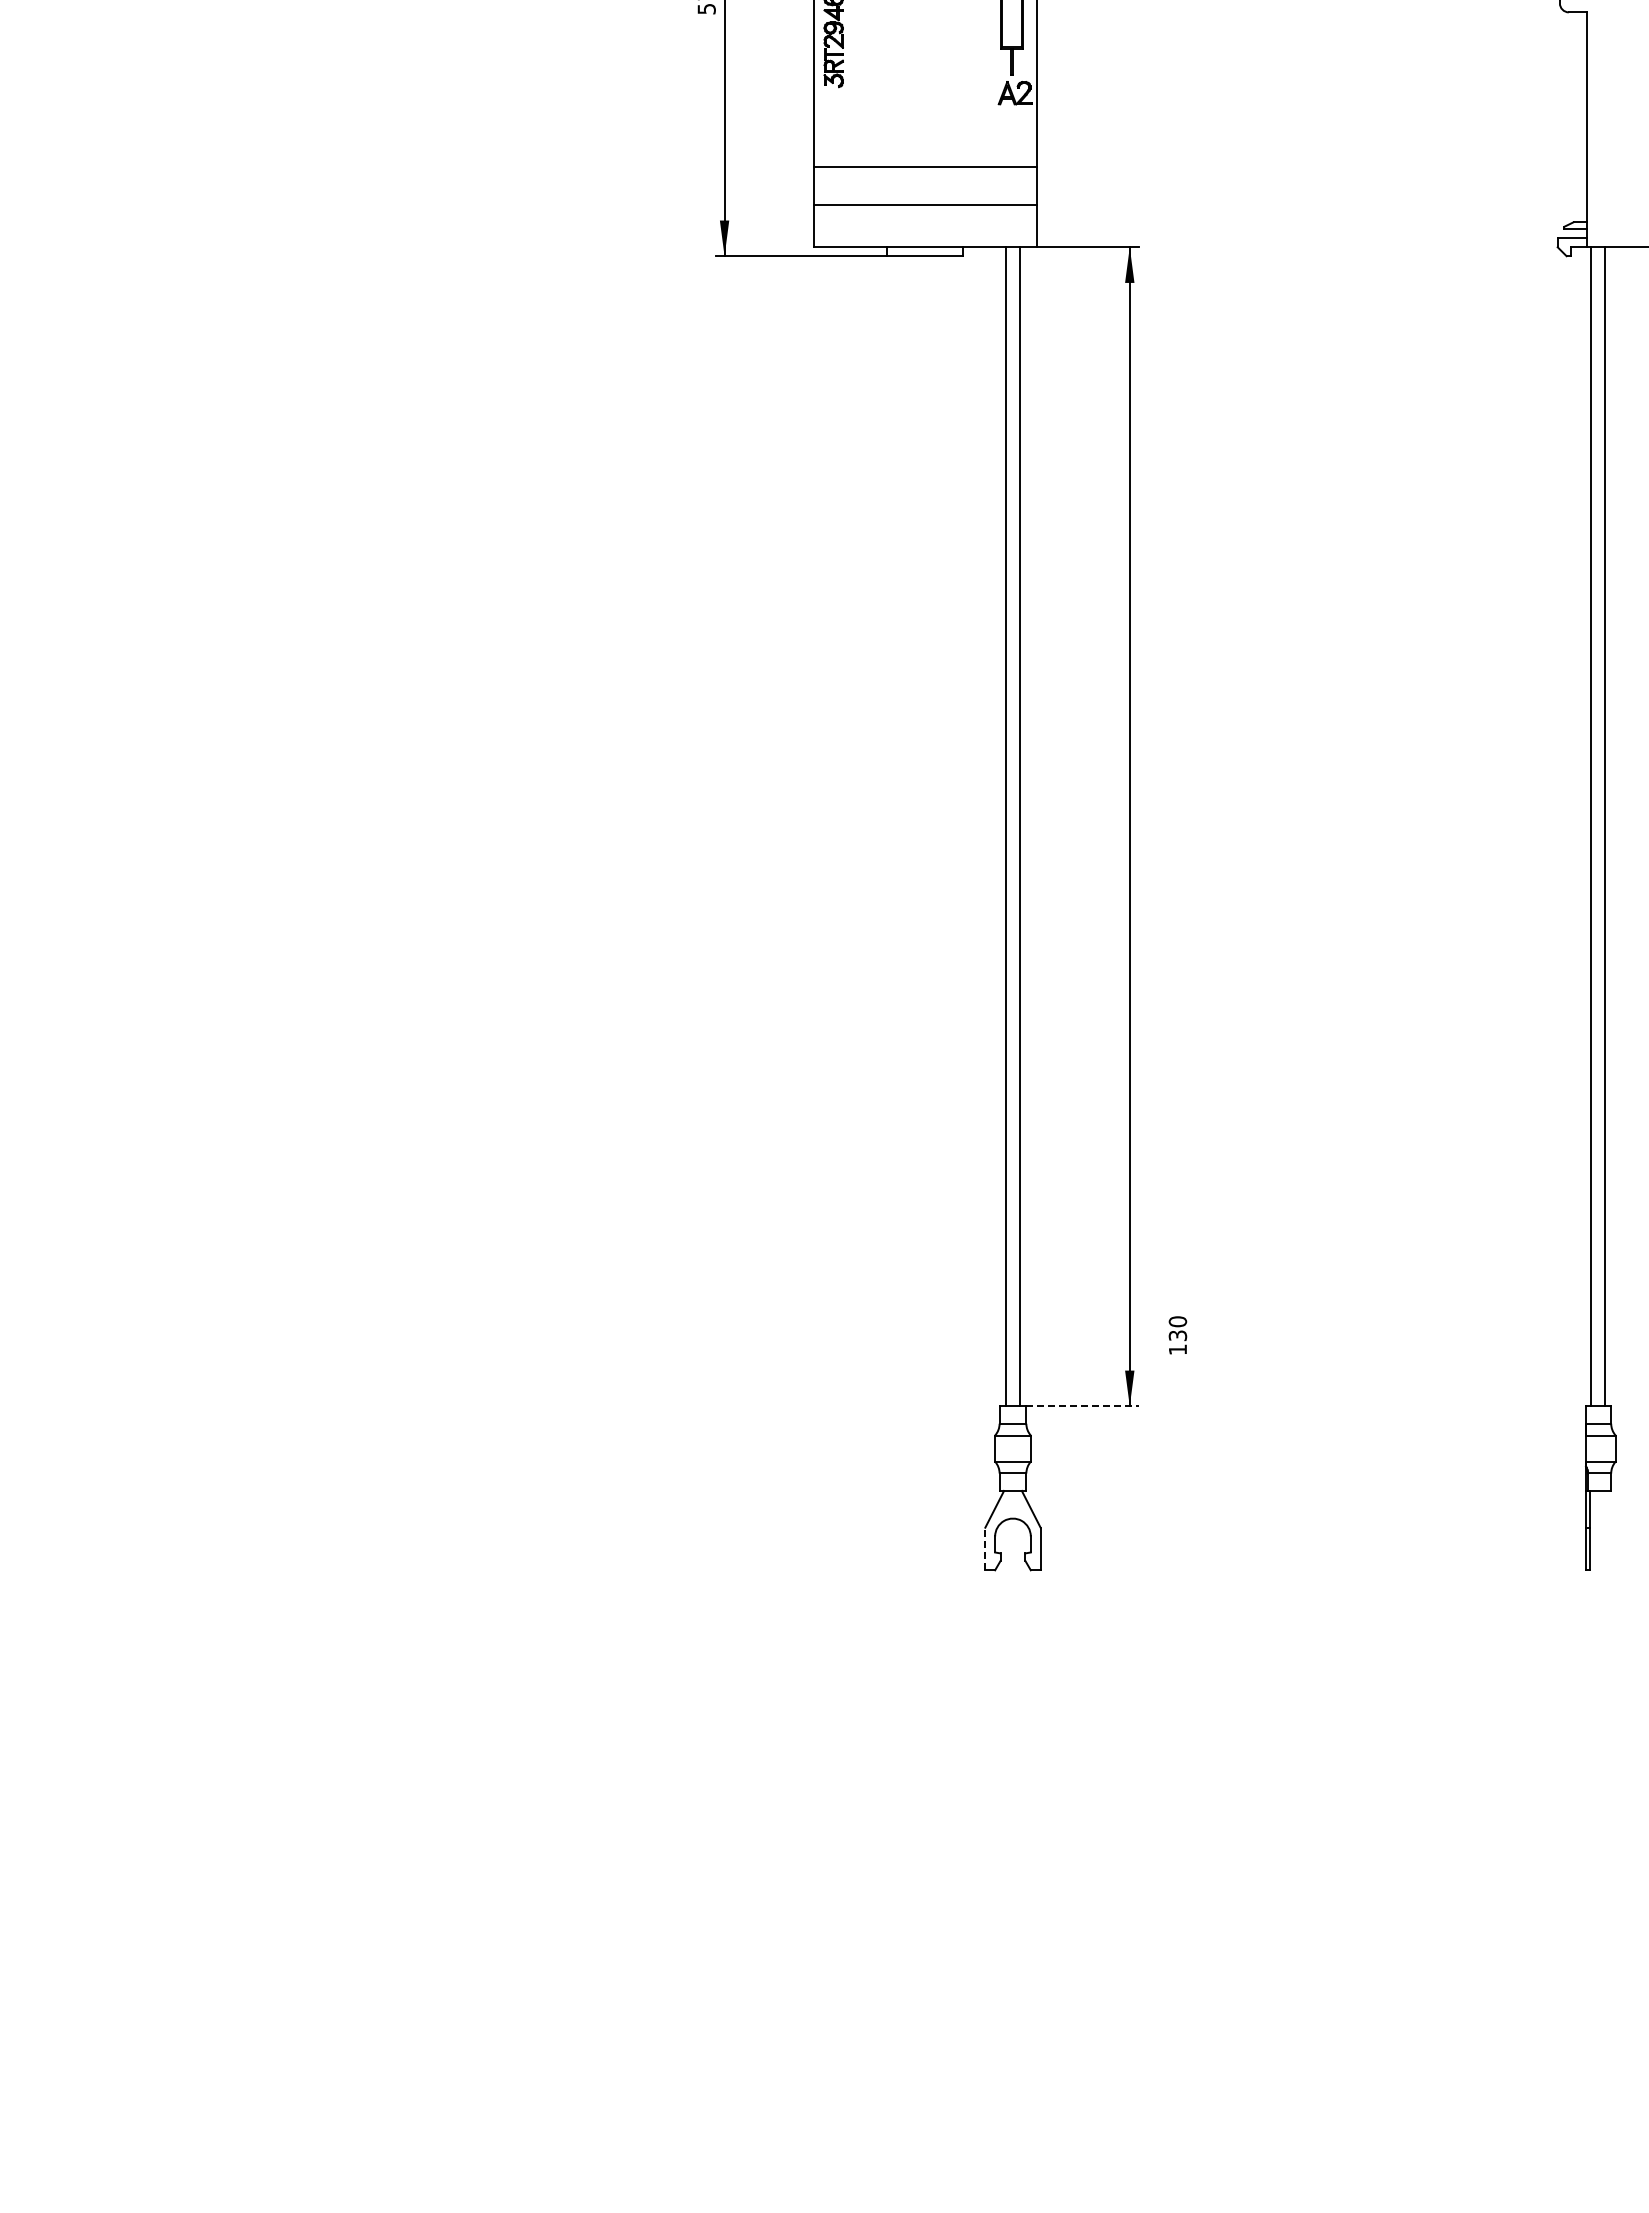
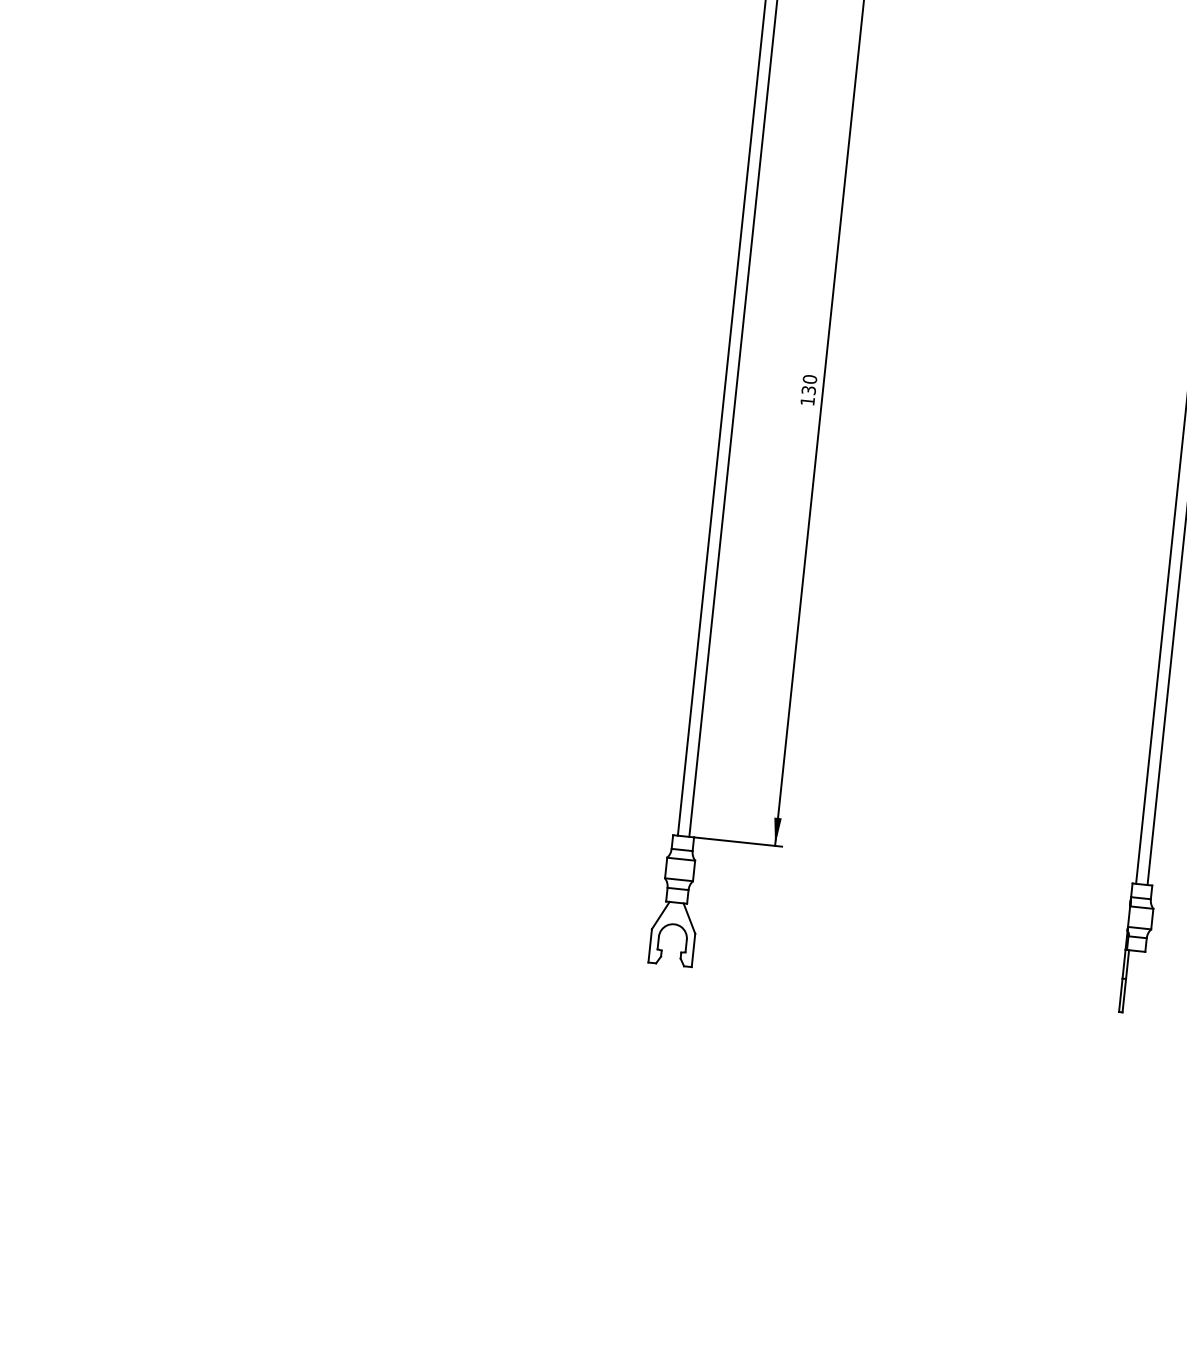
text: (1177, 1335) -> (808, 390), moved
line: (1083, 1406) -> (738, 842), dashed -> solid
line: (985, 1548) -> (650, 945), dashed -> solid

